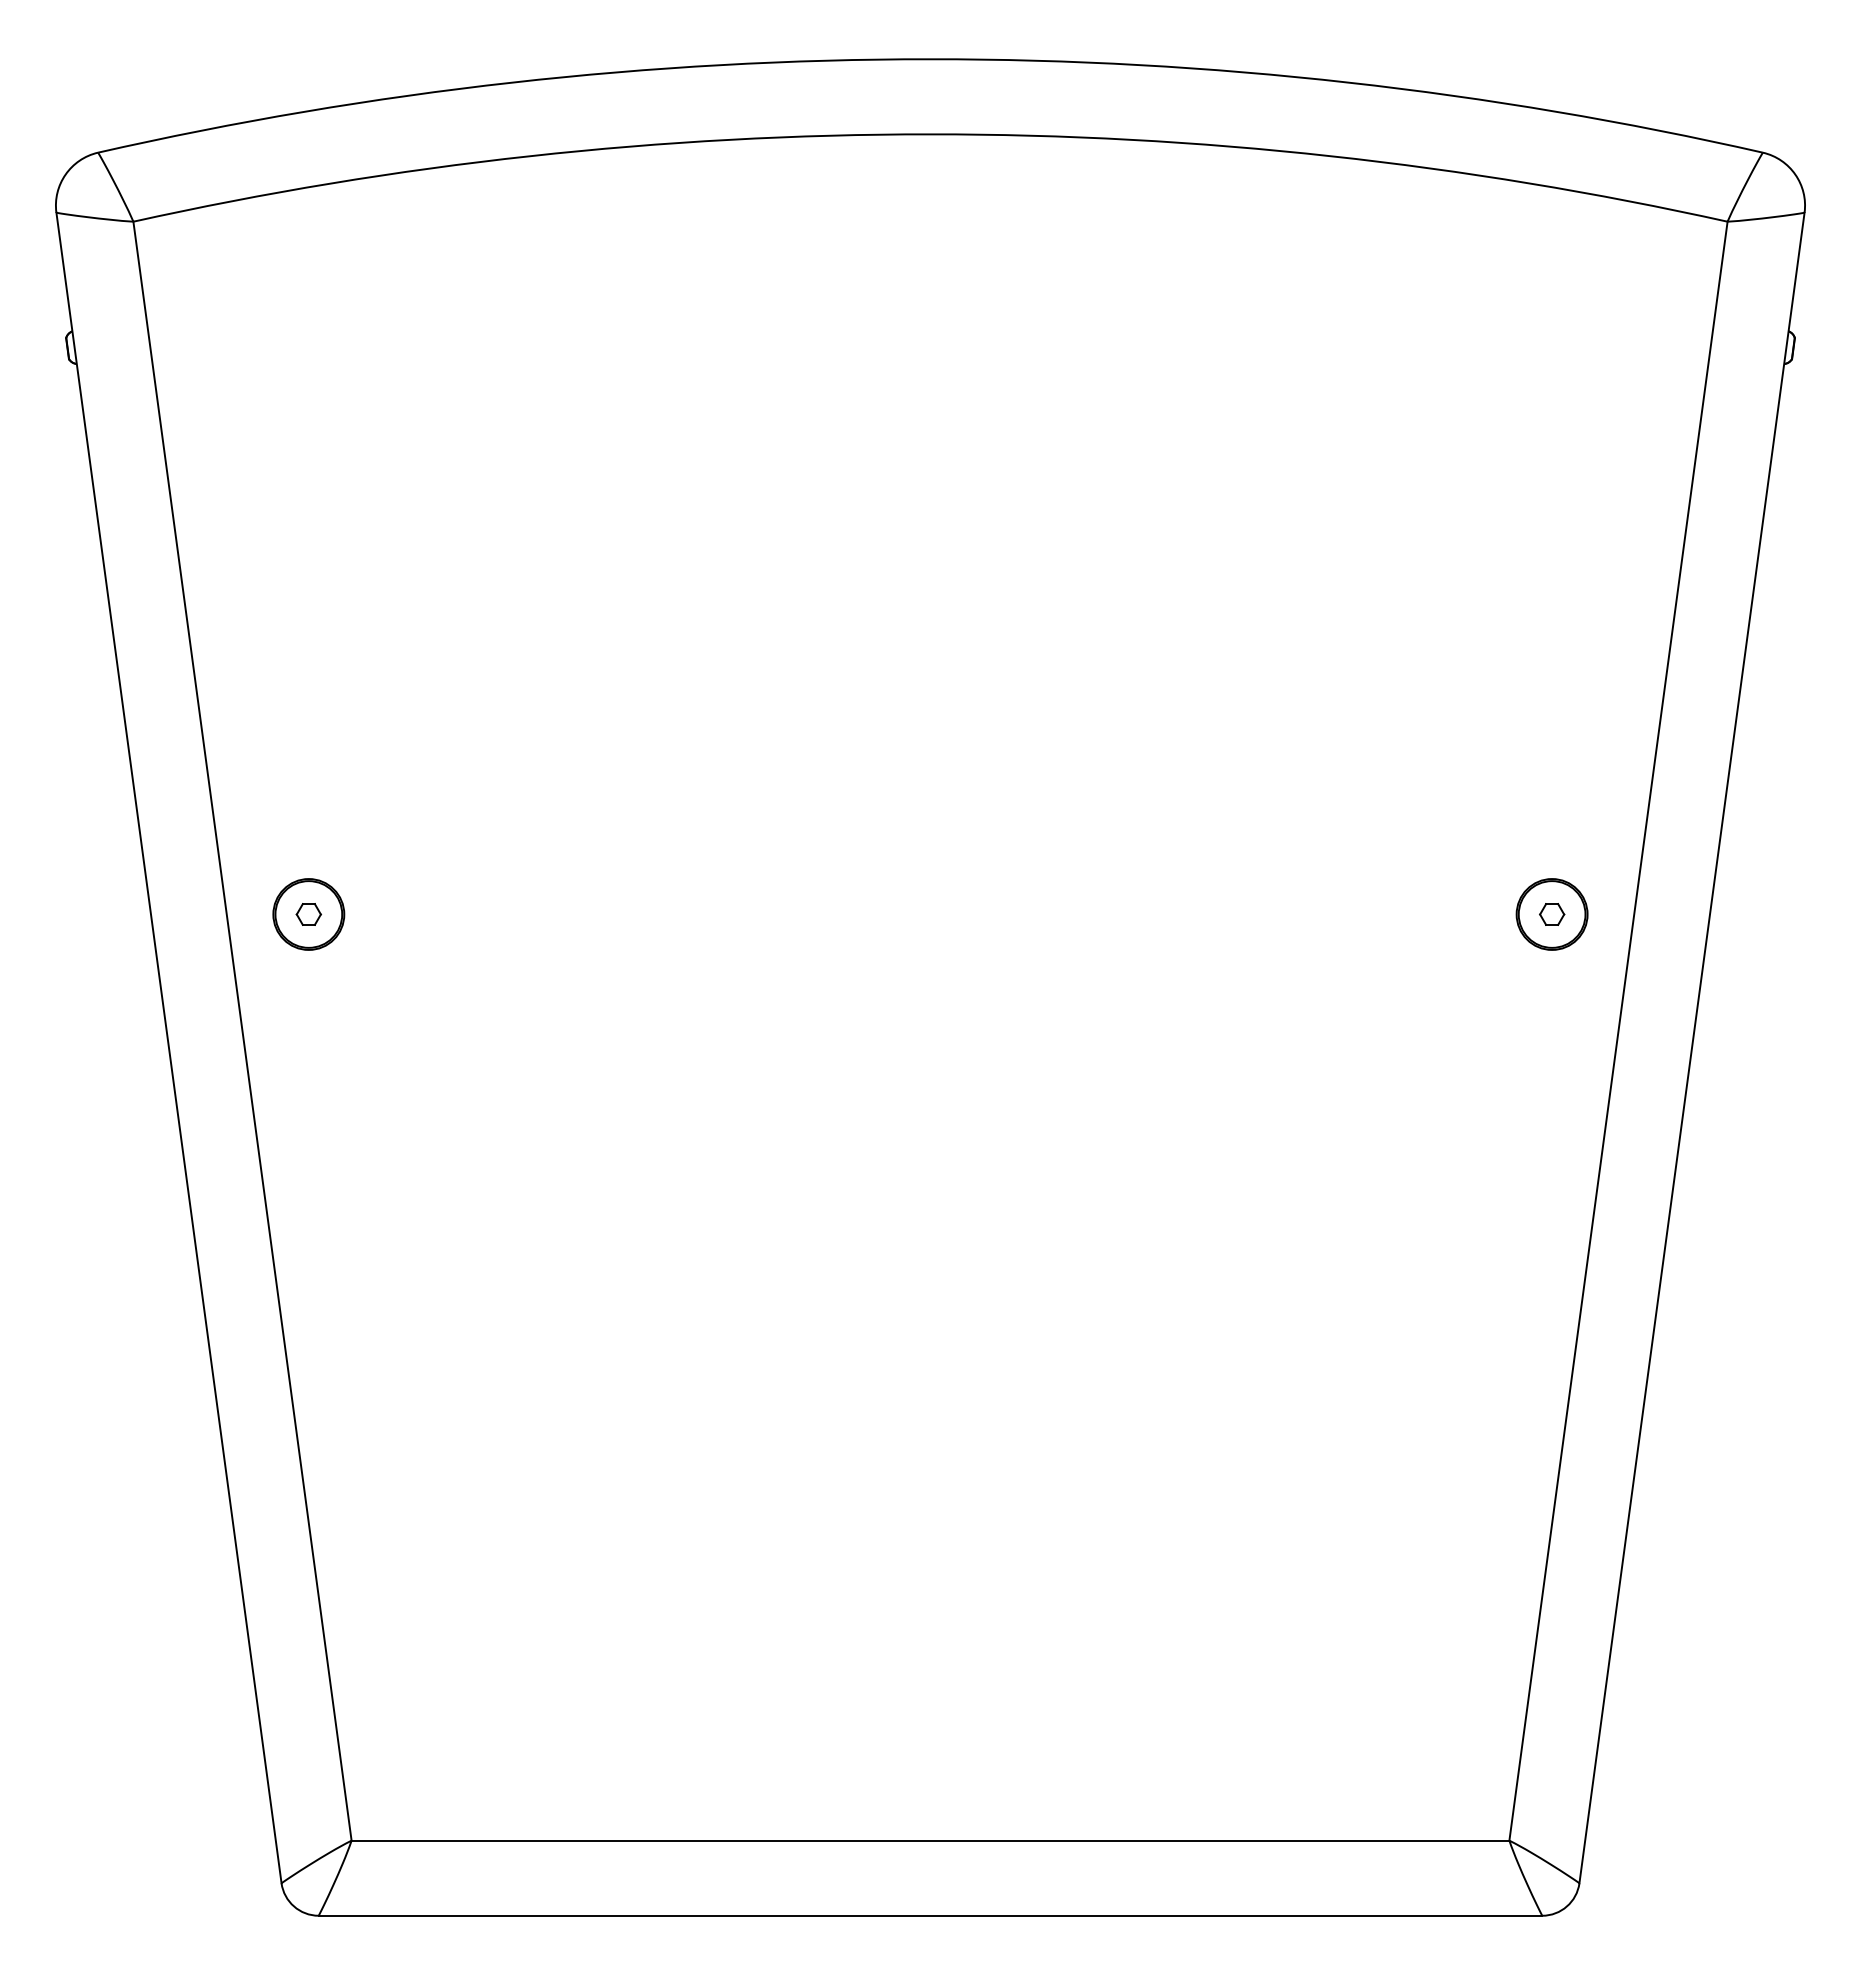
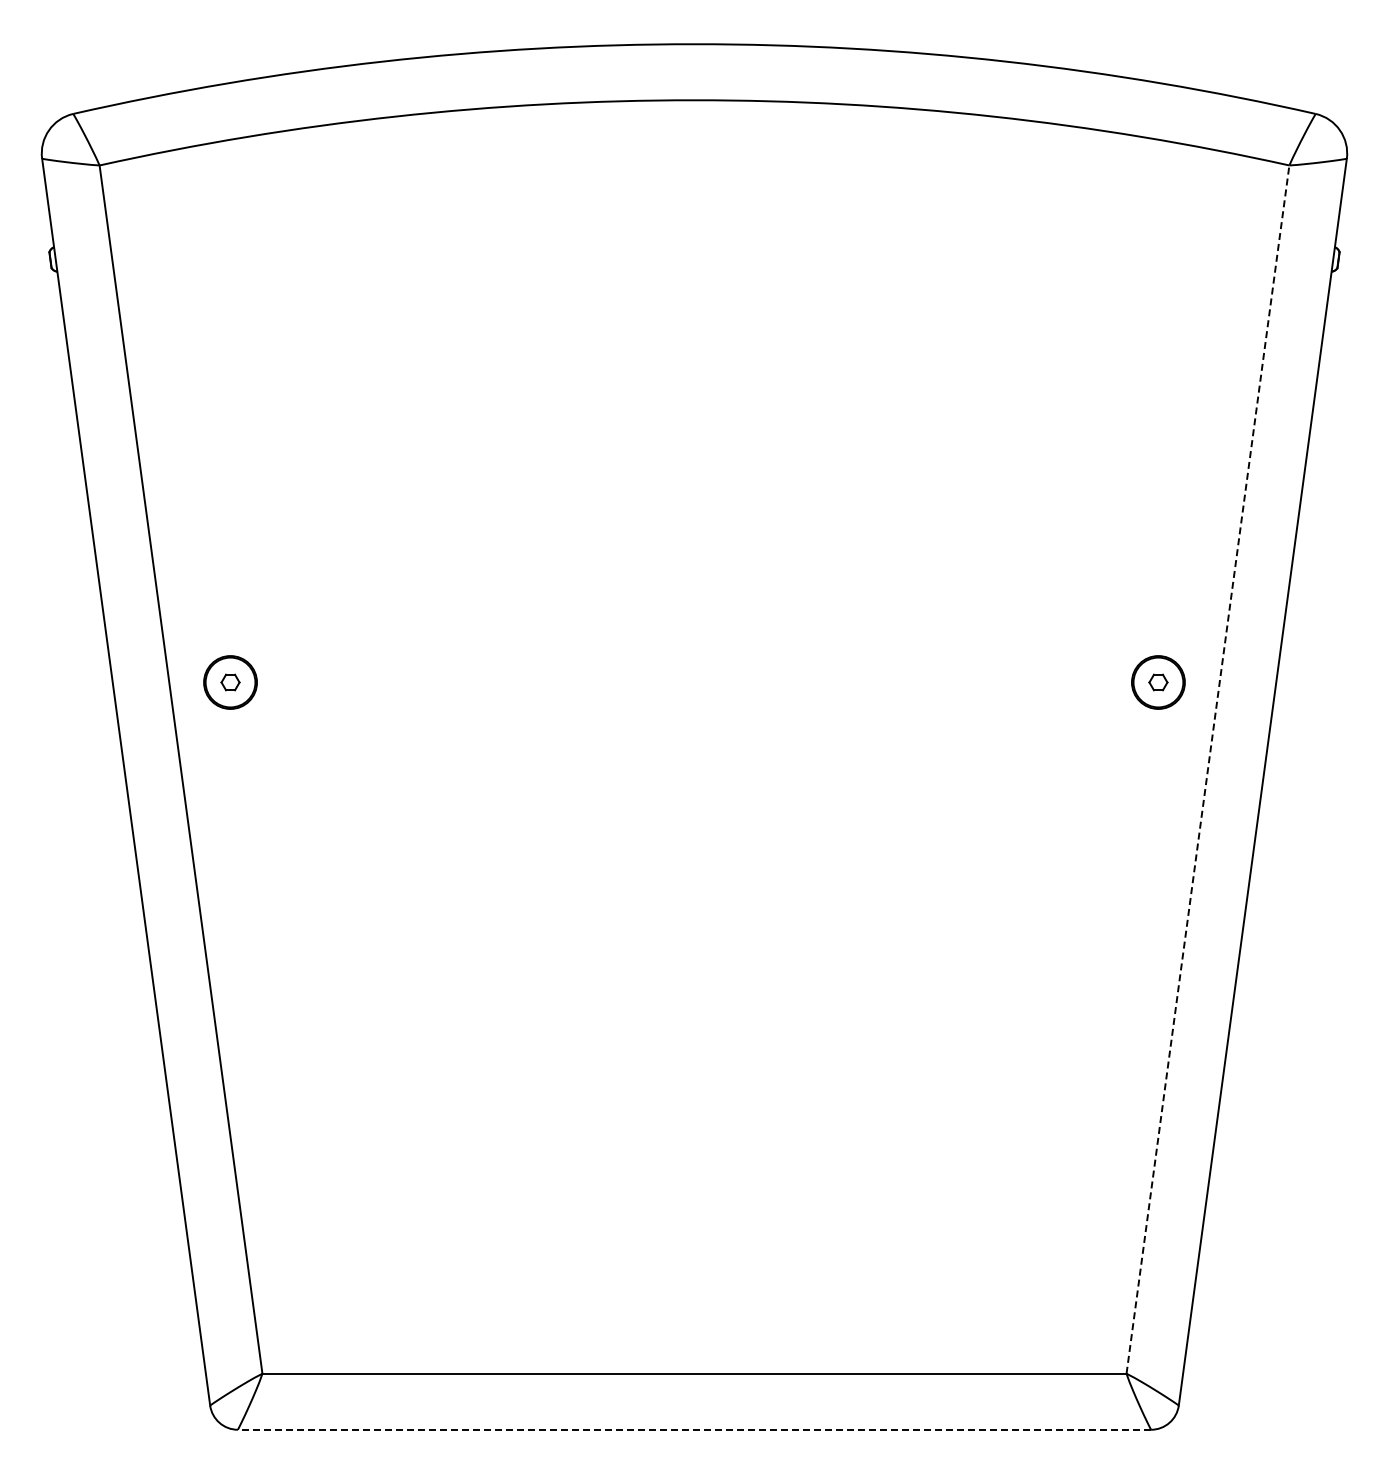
line: (1617, 1031) -> (1207, 769), solid -> dashed
line: (930, 1915) -> (694, 1429), solid -> dashed

